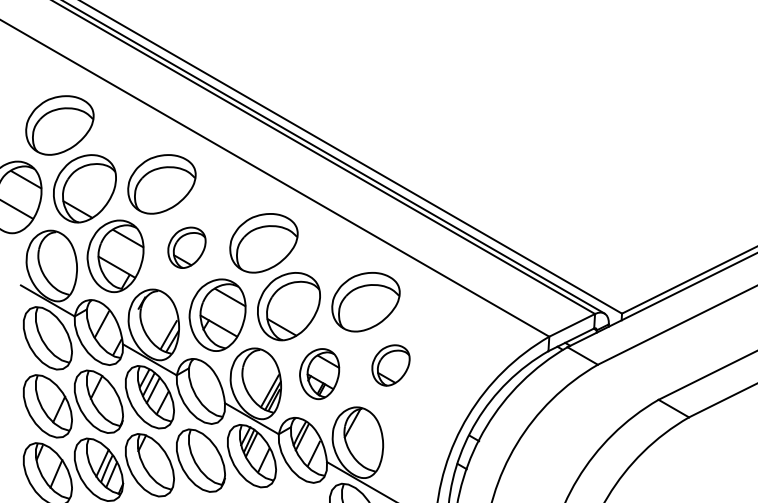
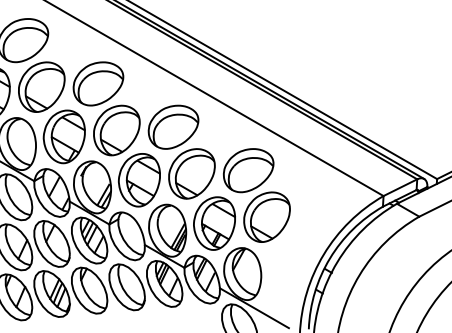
part: (186, 247) -> (116, 130), size x1.67
part: (390, 365) -> (266, 217), size x1.67
part: (319, 373) -> (214, 223), size x1.43

